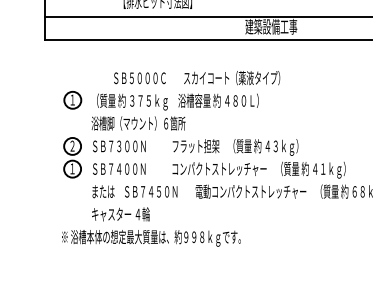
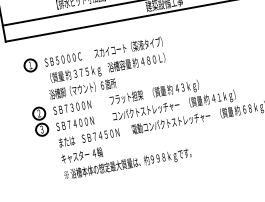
text: (197, 78) -> (103, 52), moved
part: (72, 100) -> (30, 65), moved
text: (72, 168) -> (41, 129), １ -> ３
text: (151, 238) -> (128, 164), moved

